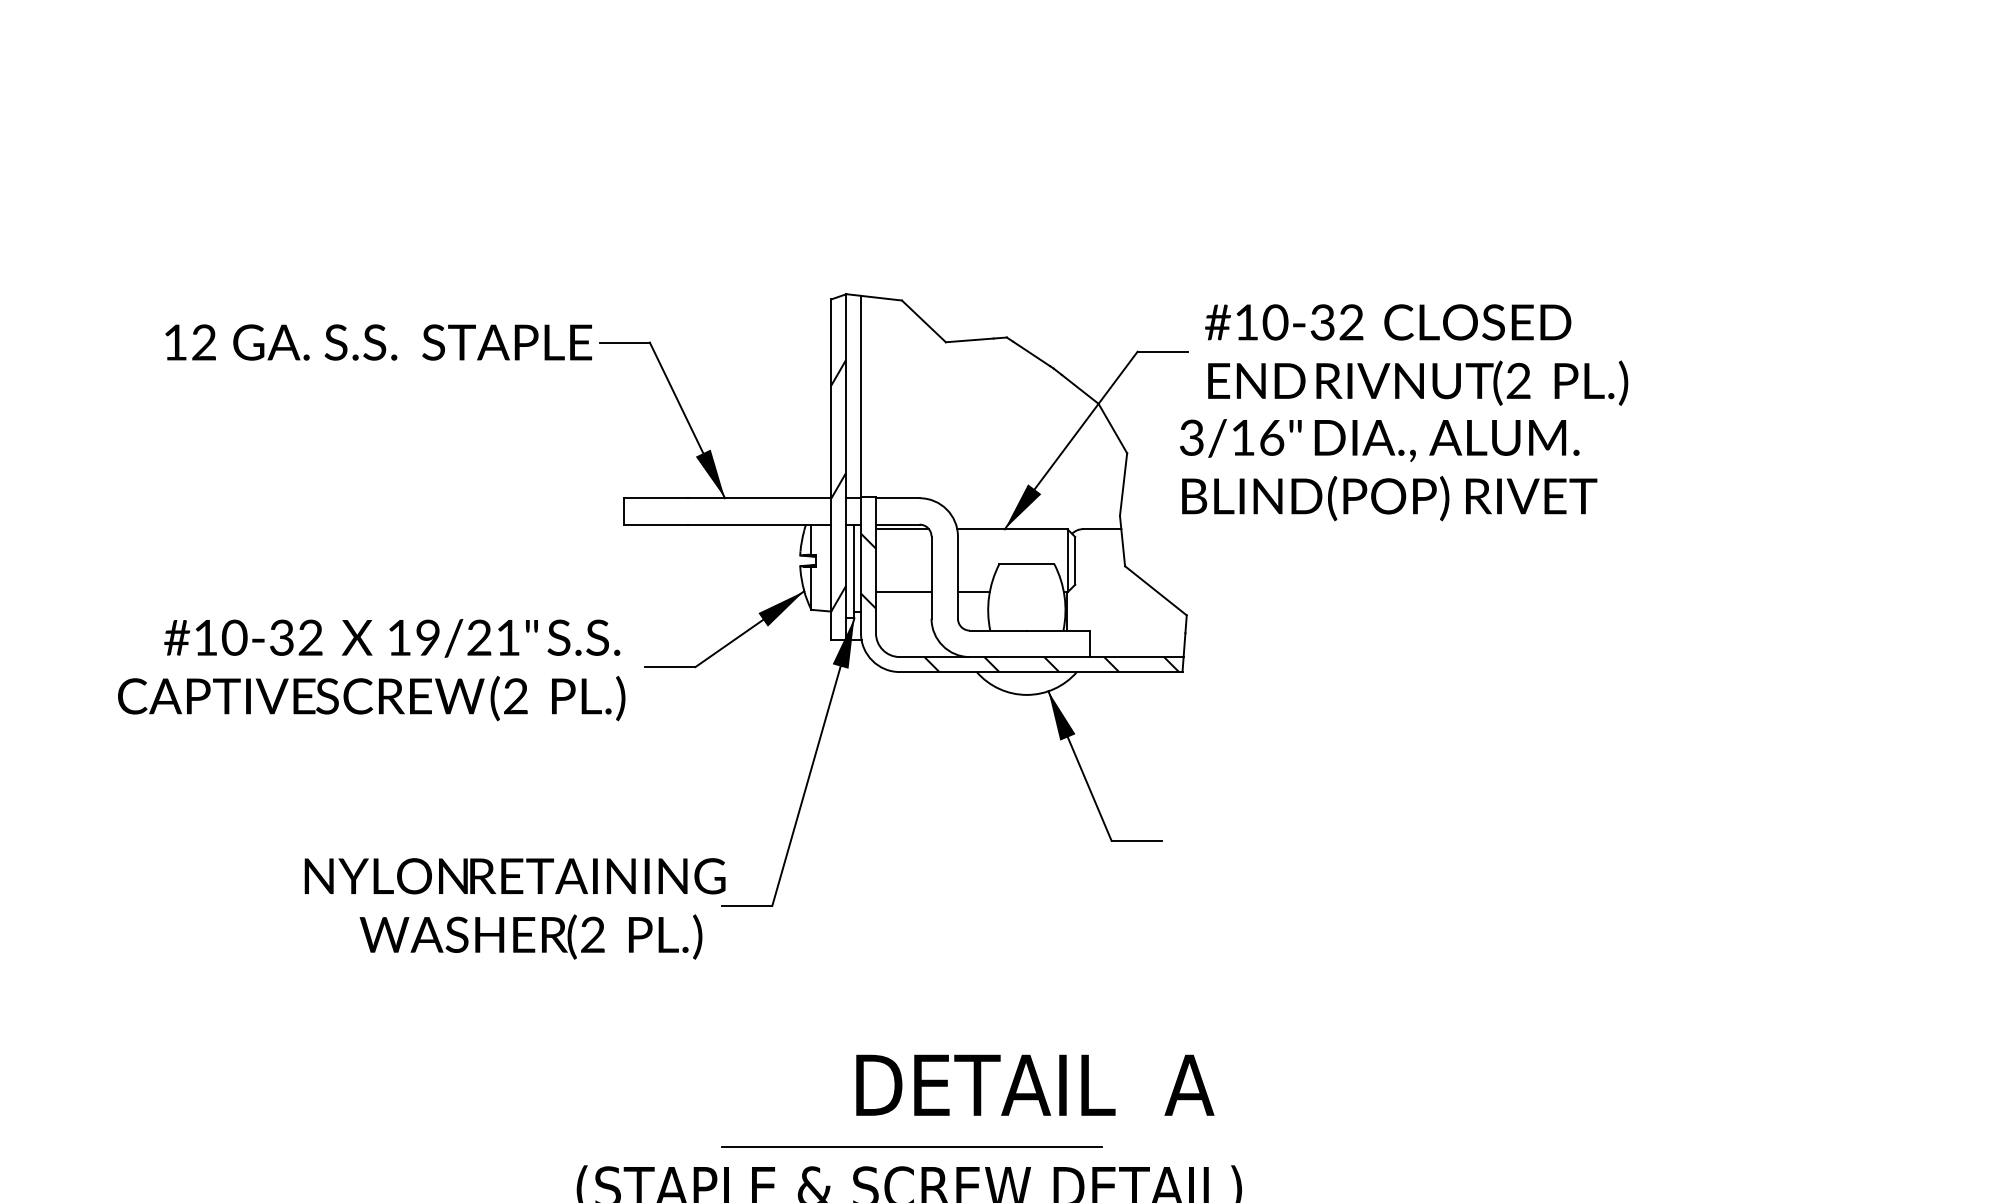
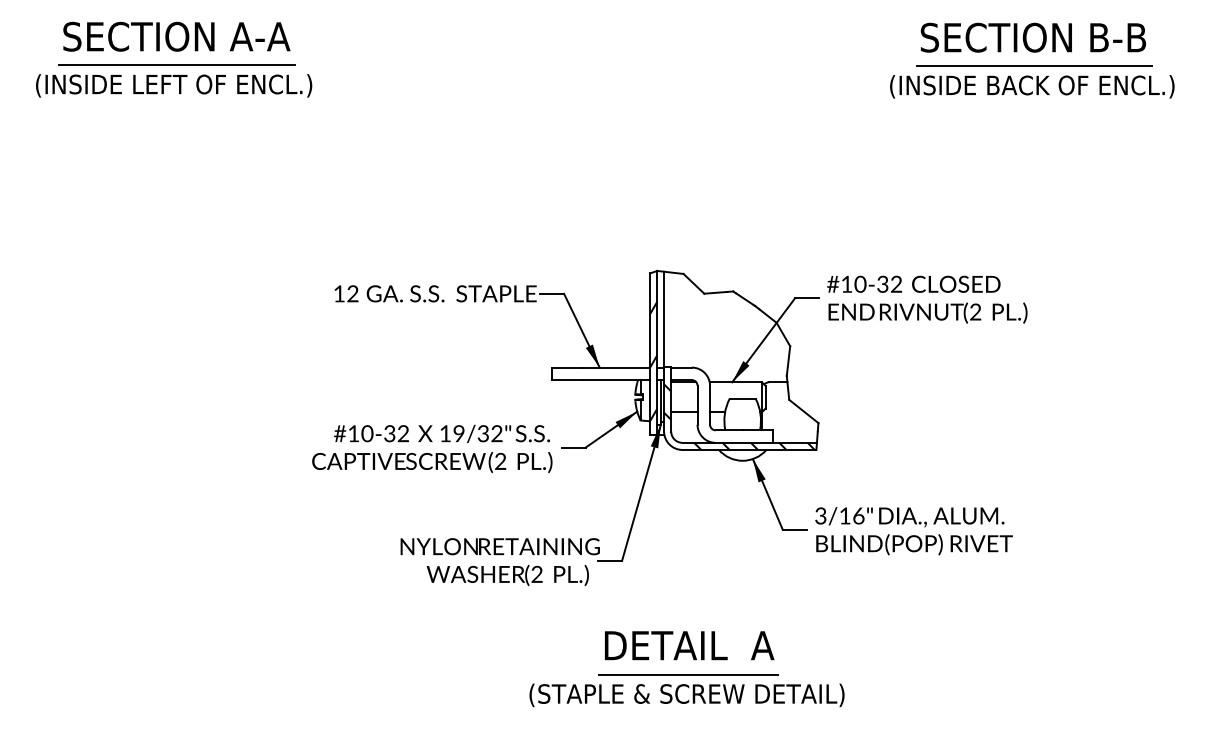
text: (1387, 470) -> (913, 531), moved
text: (492, 637) -> (489, 433), 19/21" -> 19/32"
text: (1034, 1084) -> (689, 645), moved

